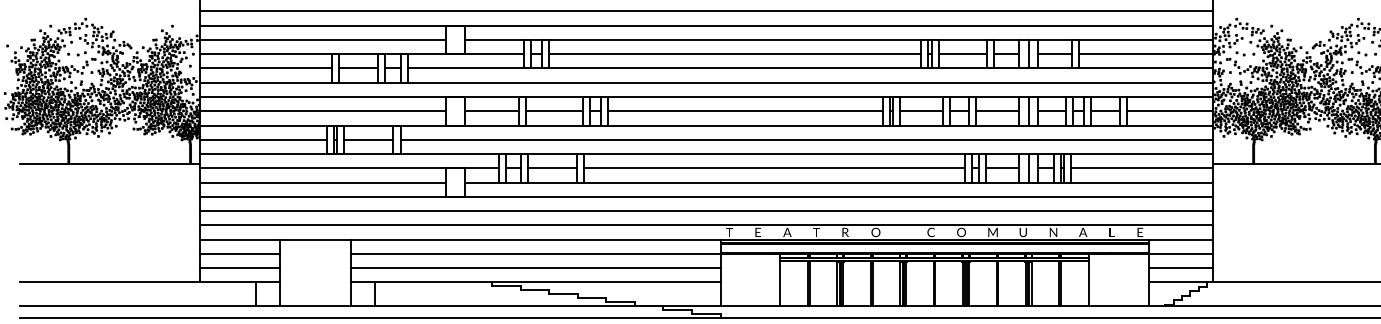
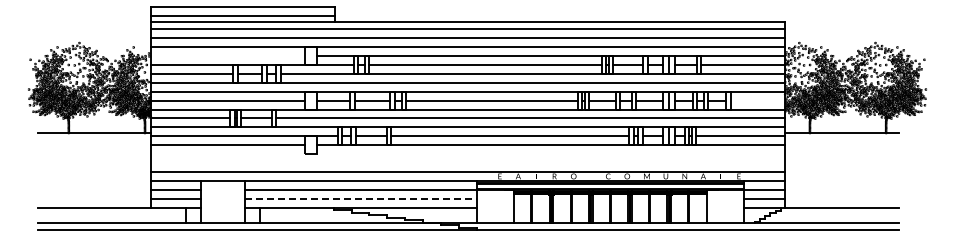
line: (322, 40) -> (227, 56), removed
line: (1169, 111) -> (757, 100), removed
line: (706, 197) -> (467, 154), removed
line: (706, 211) -> (467, 163), removed
line: (536, 267) -> (361, 198), solid -> dashed

